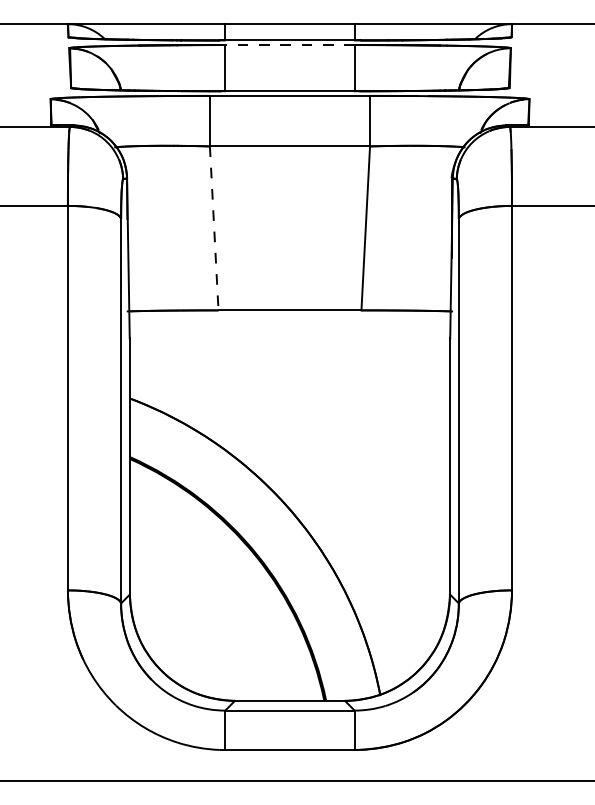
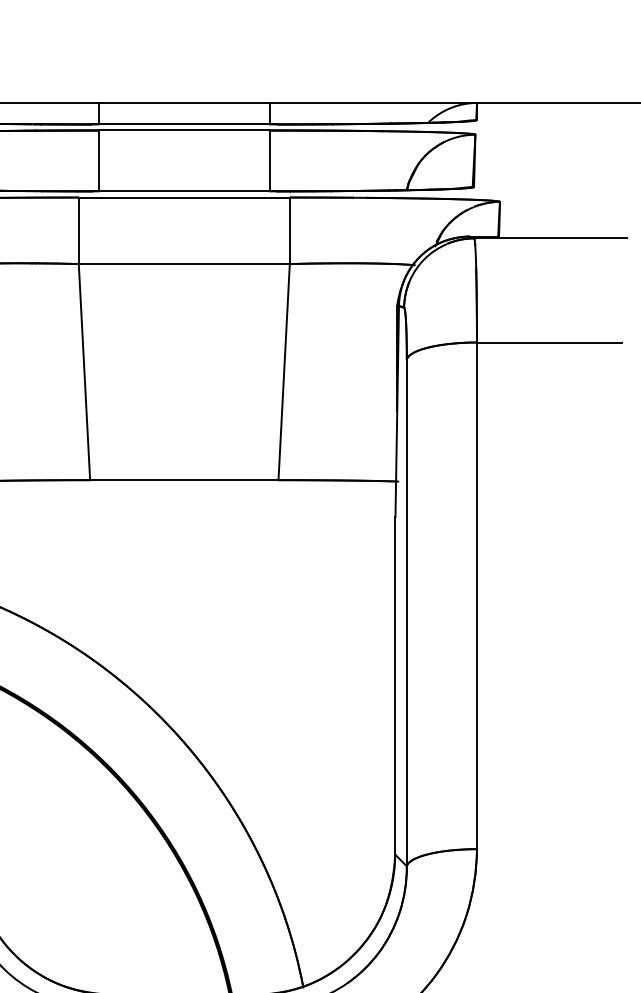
line: (289, 45) -> (183, 131), dashed -> solid
line: (214, 228) -> (84, 372), dashed -> solid

